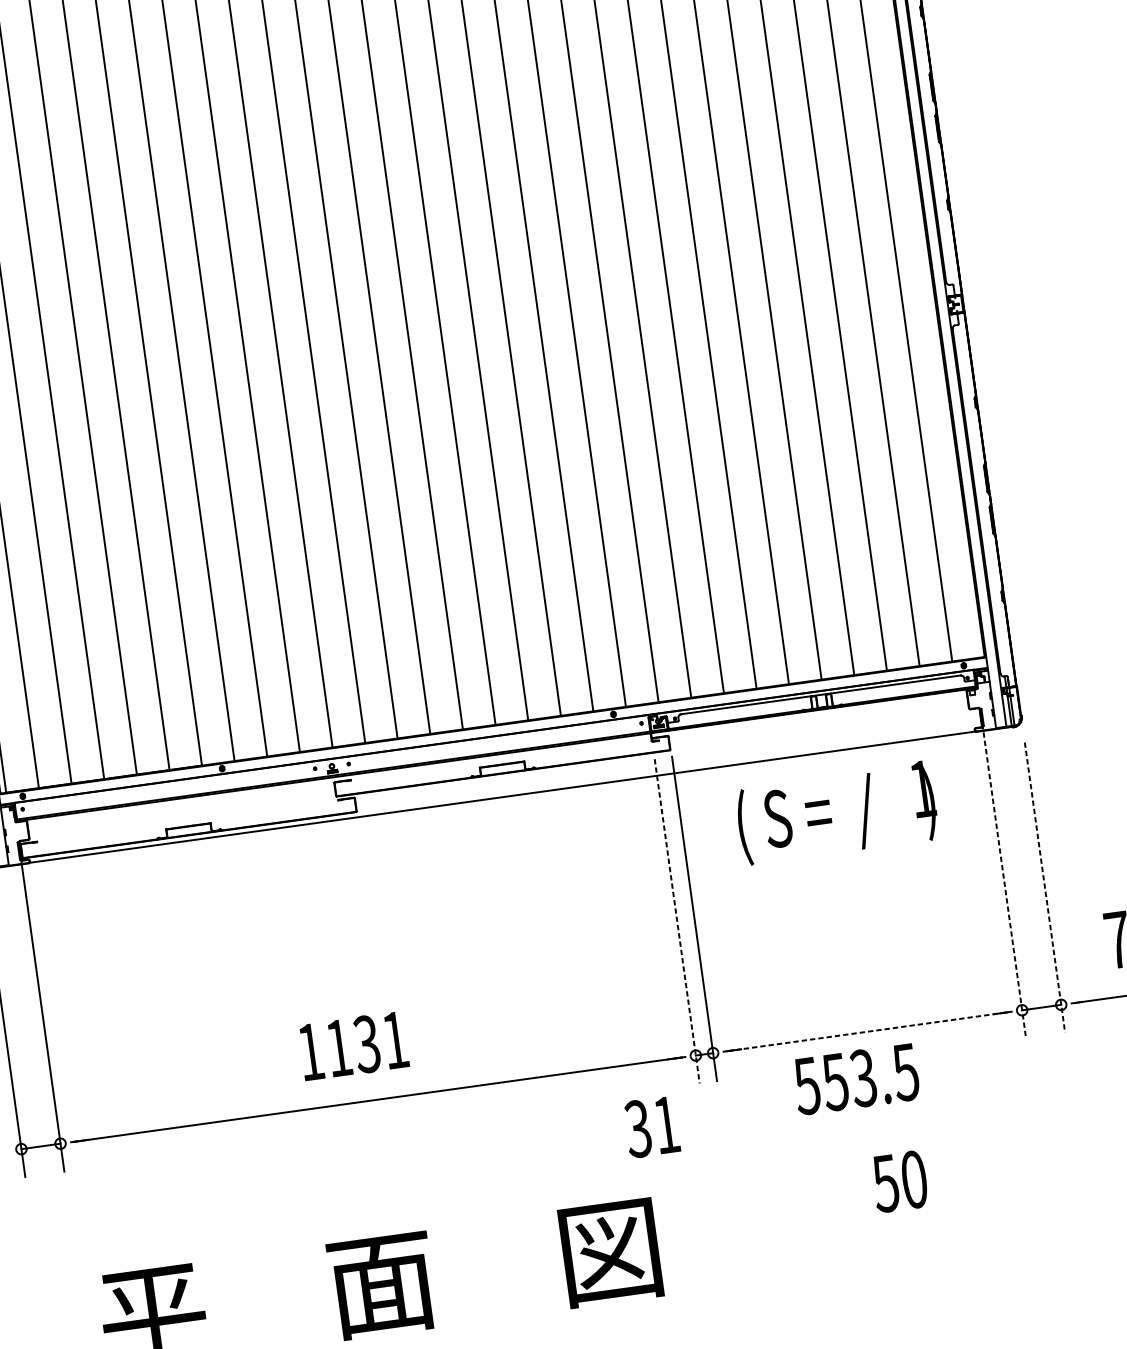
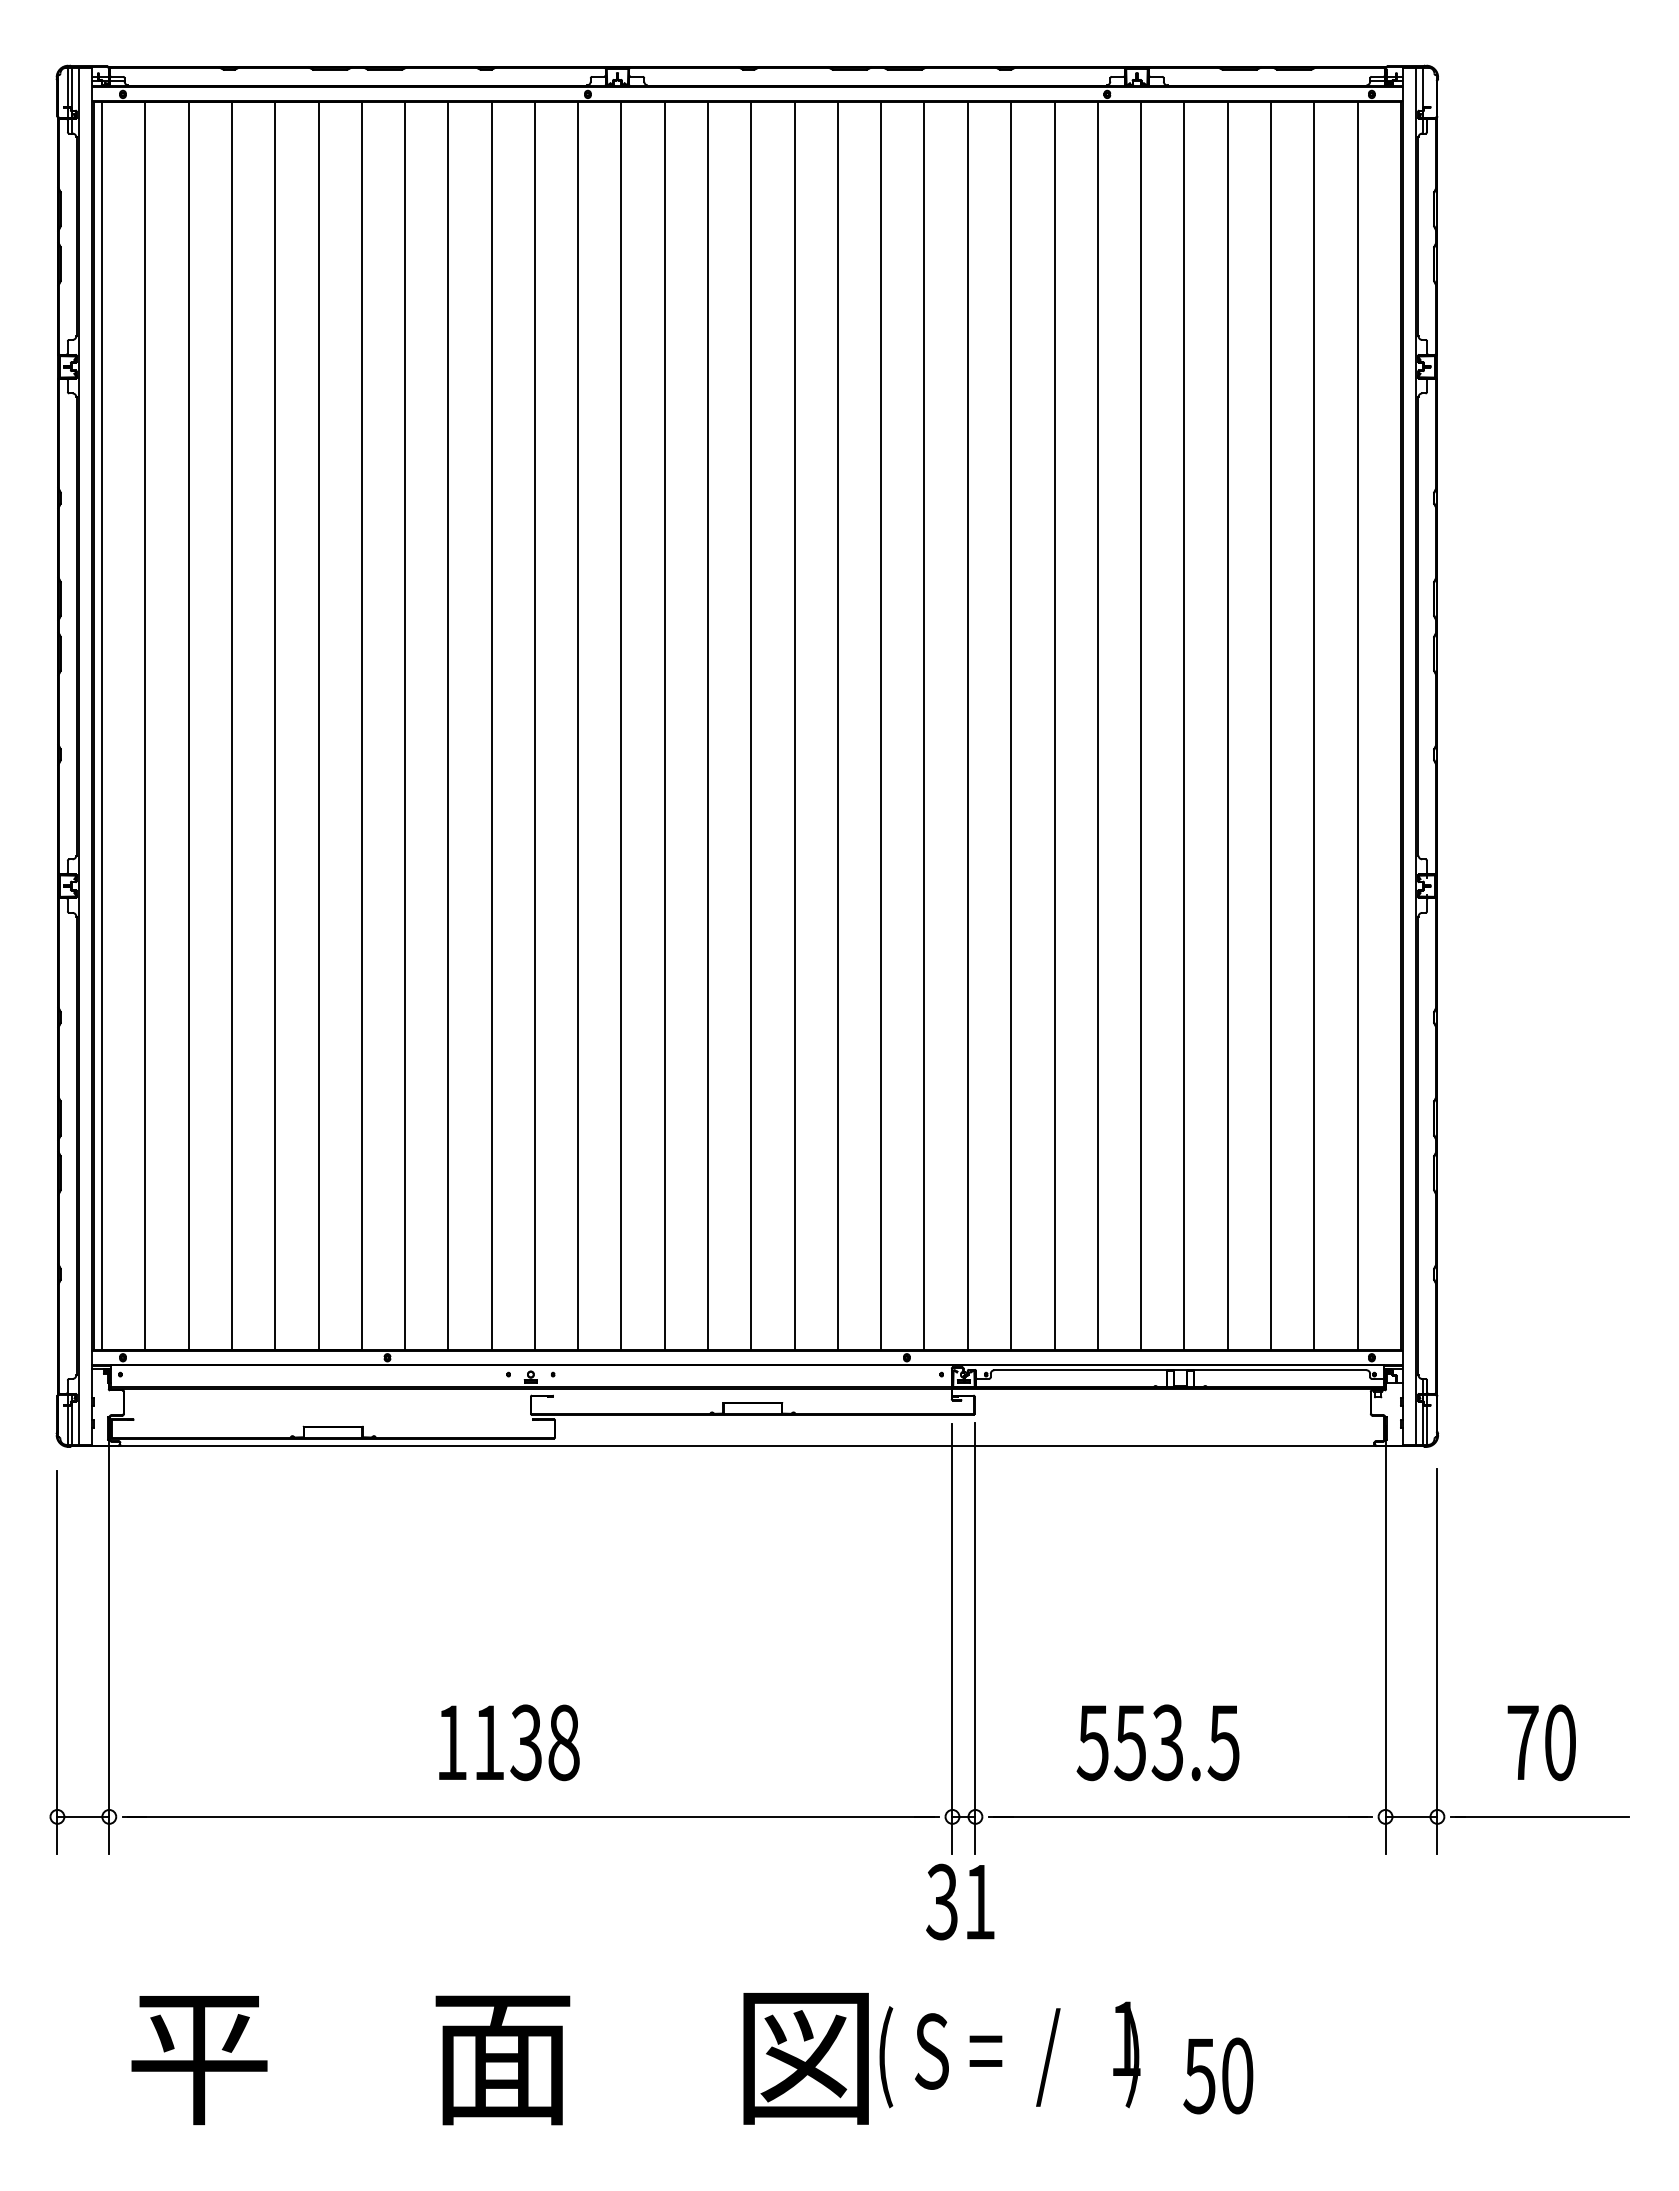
text: (836, 813) -> (1009, 2054), moved
line: (1003, 877) -> (1385, 1640), dashed -> solid
line: (1045, 887) -> (1437, 1661), dashed -> solid
line: (677, 921) -> (952, 1639), dashed -> solid
line: (867, 1031) -> (1180, 1816), dashed -> solid
text: (394, 1040) -> (563, 1742), 1131 -> 1138
text: (855, 1079) -> (1157, 1742), moved
text: (651, 1126) -> (960, 1901), moved
text: (899, 1181) -> (1218, 2075), moved

